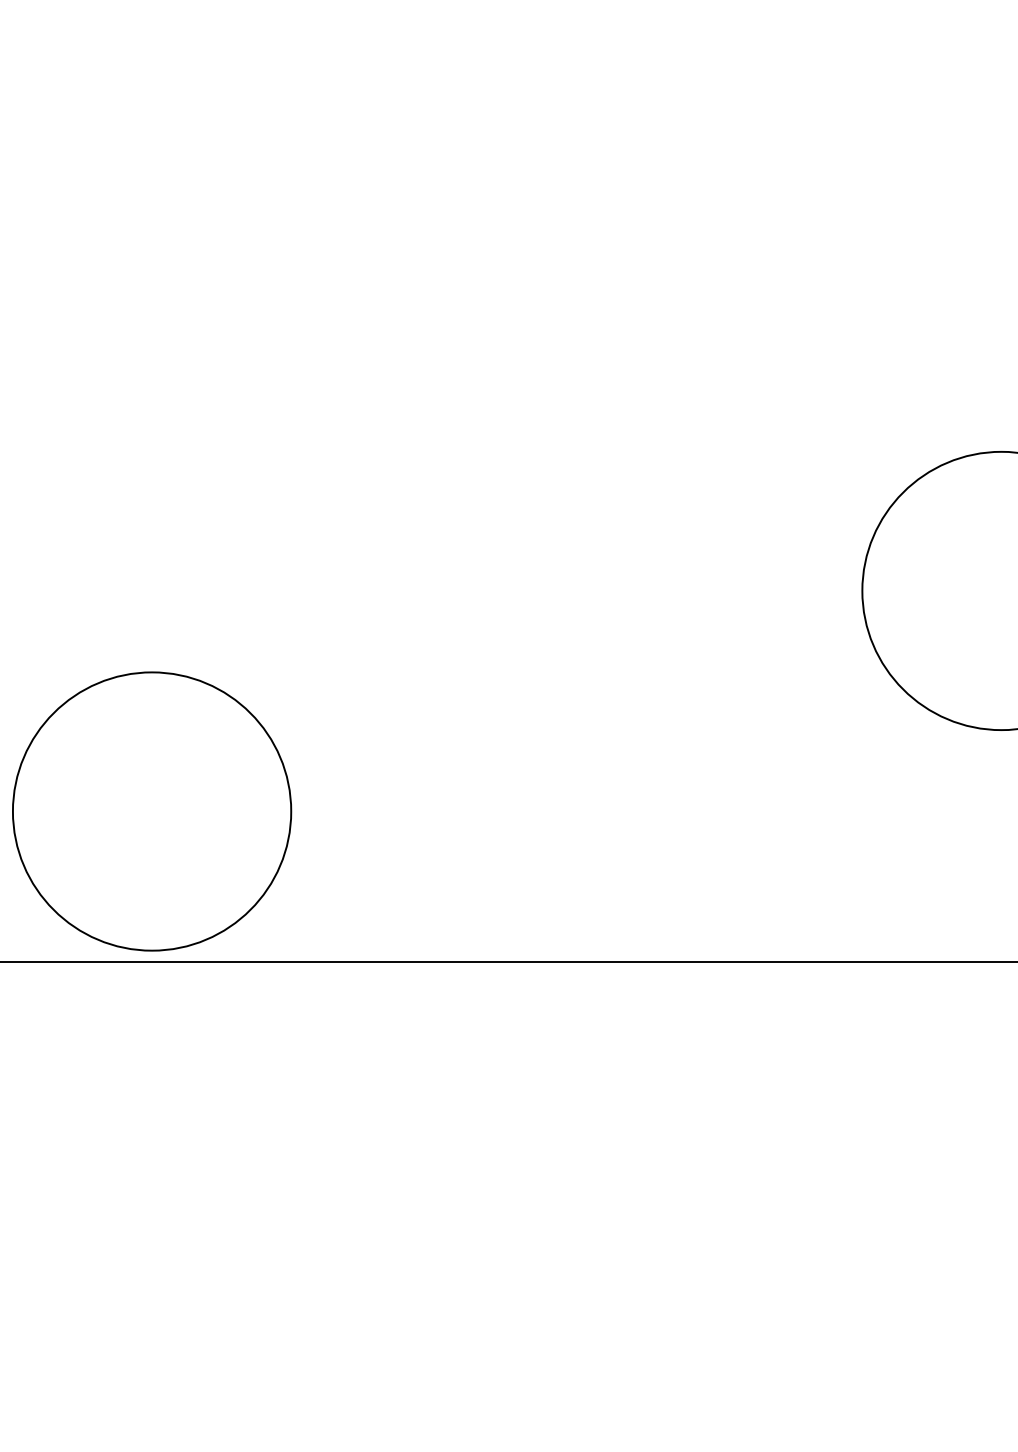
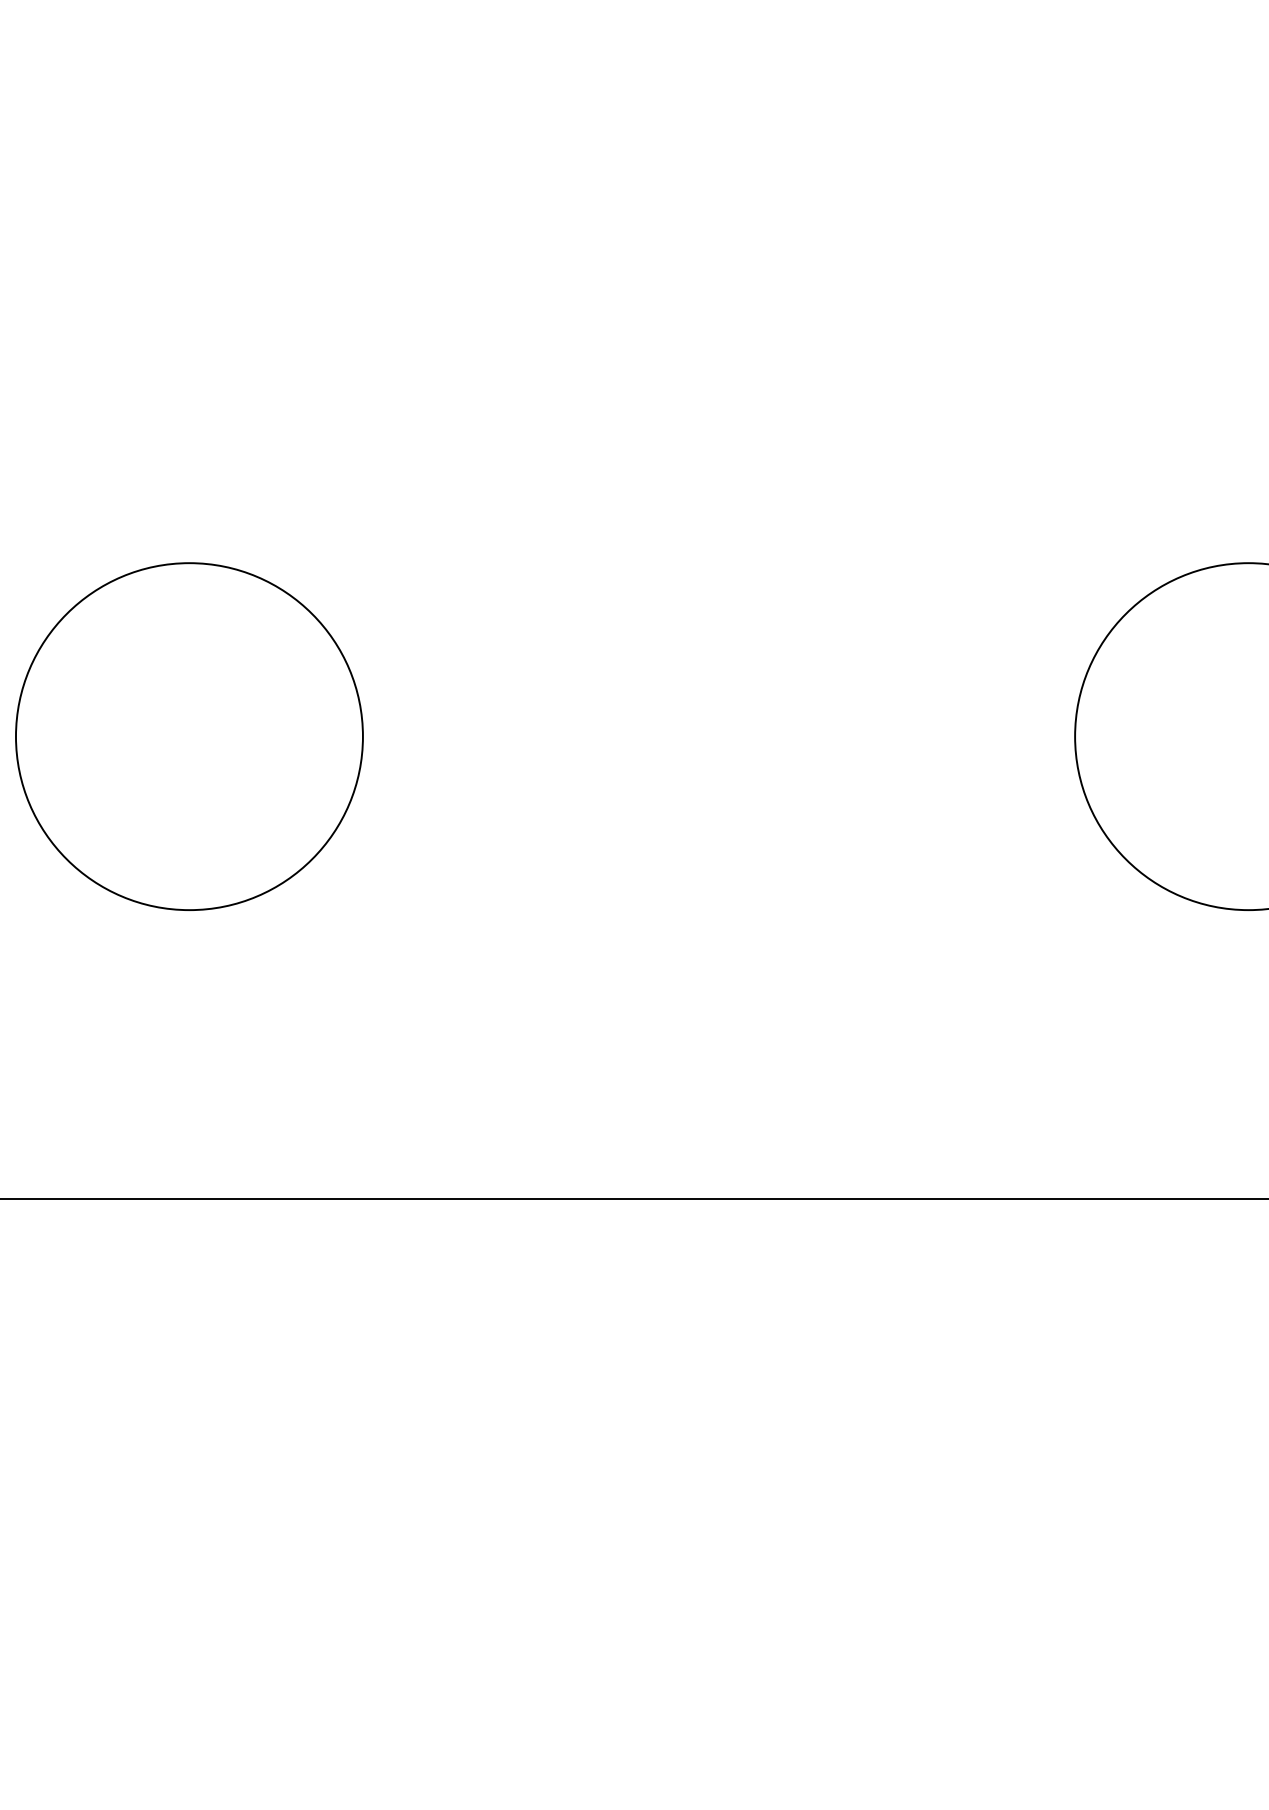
circle: (152, 811) -> (189, 736), moved

